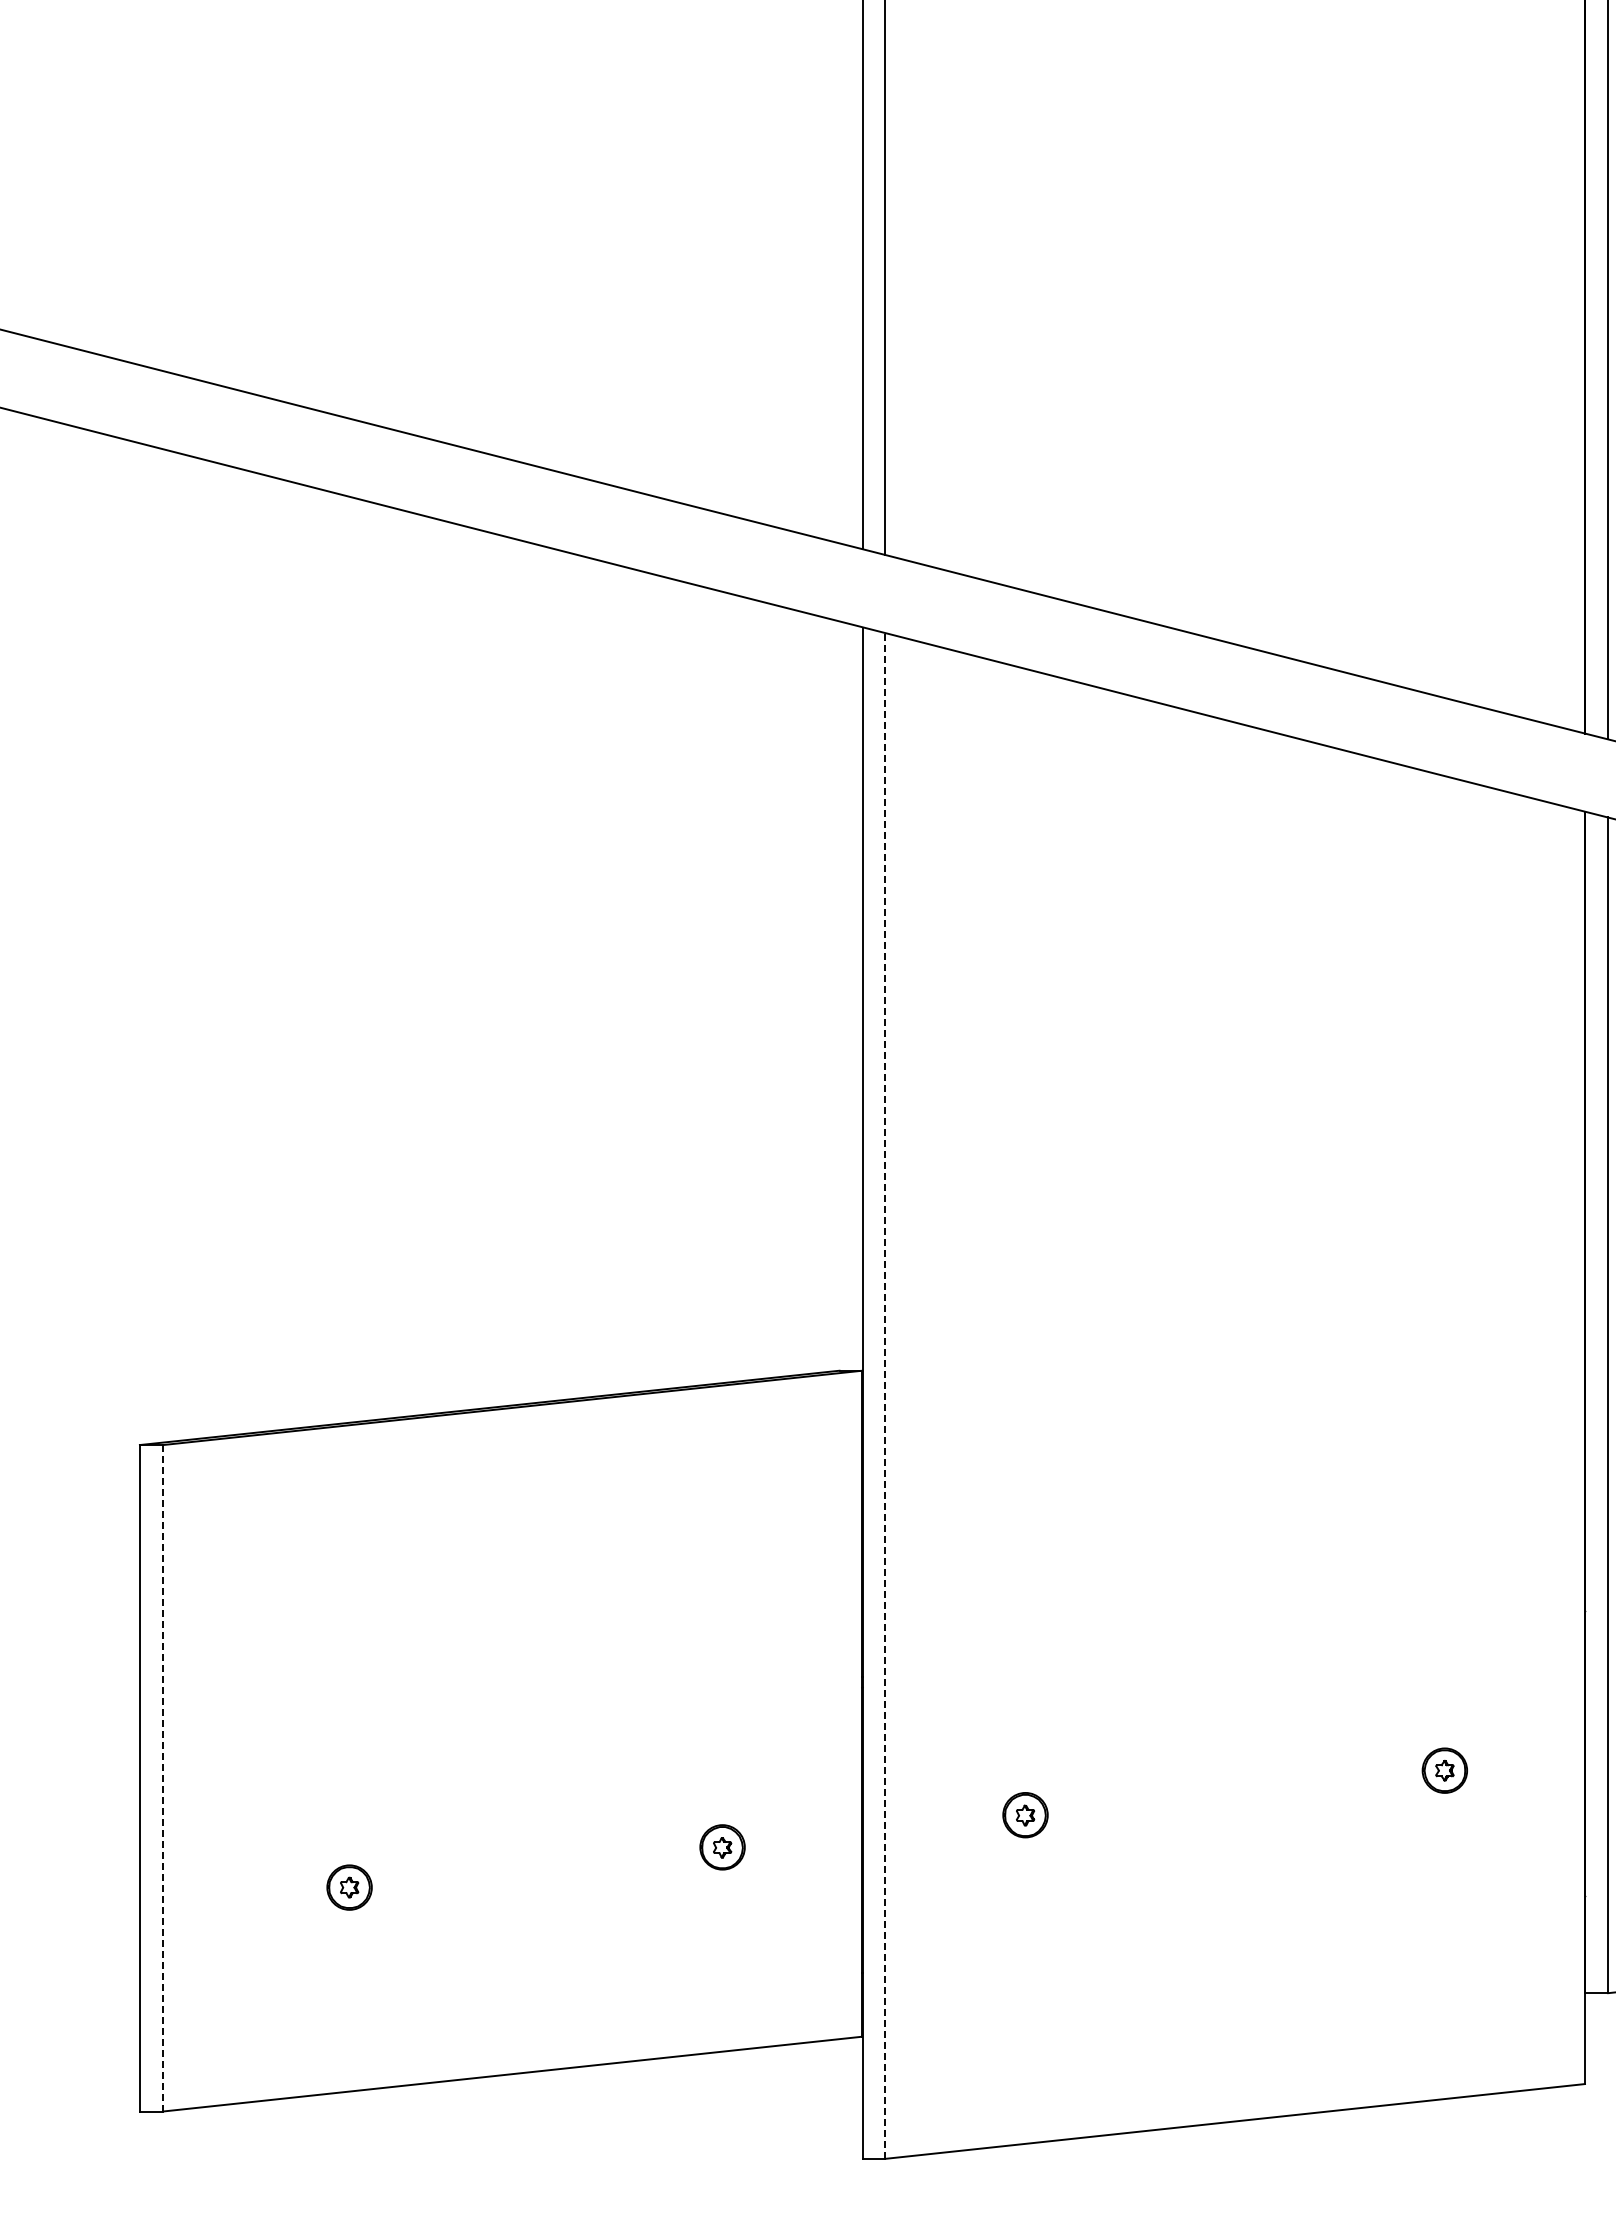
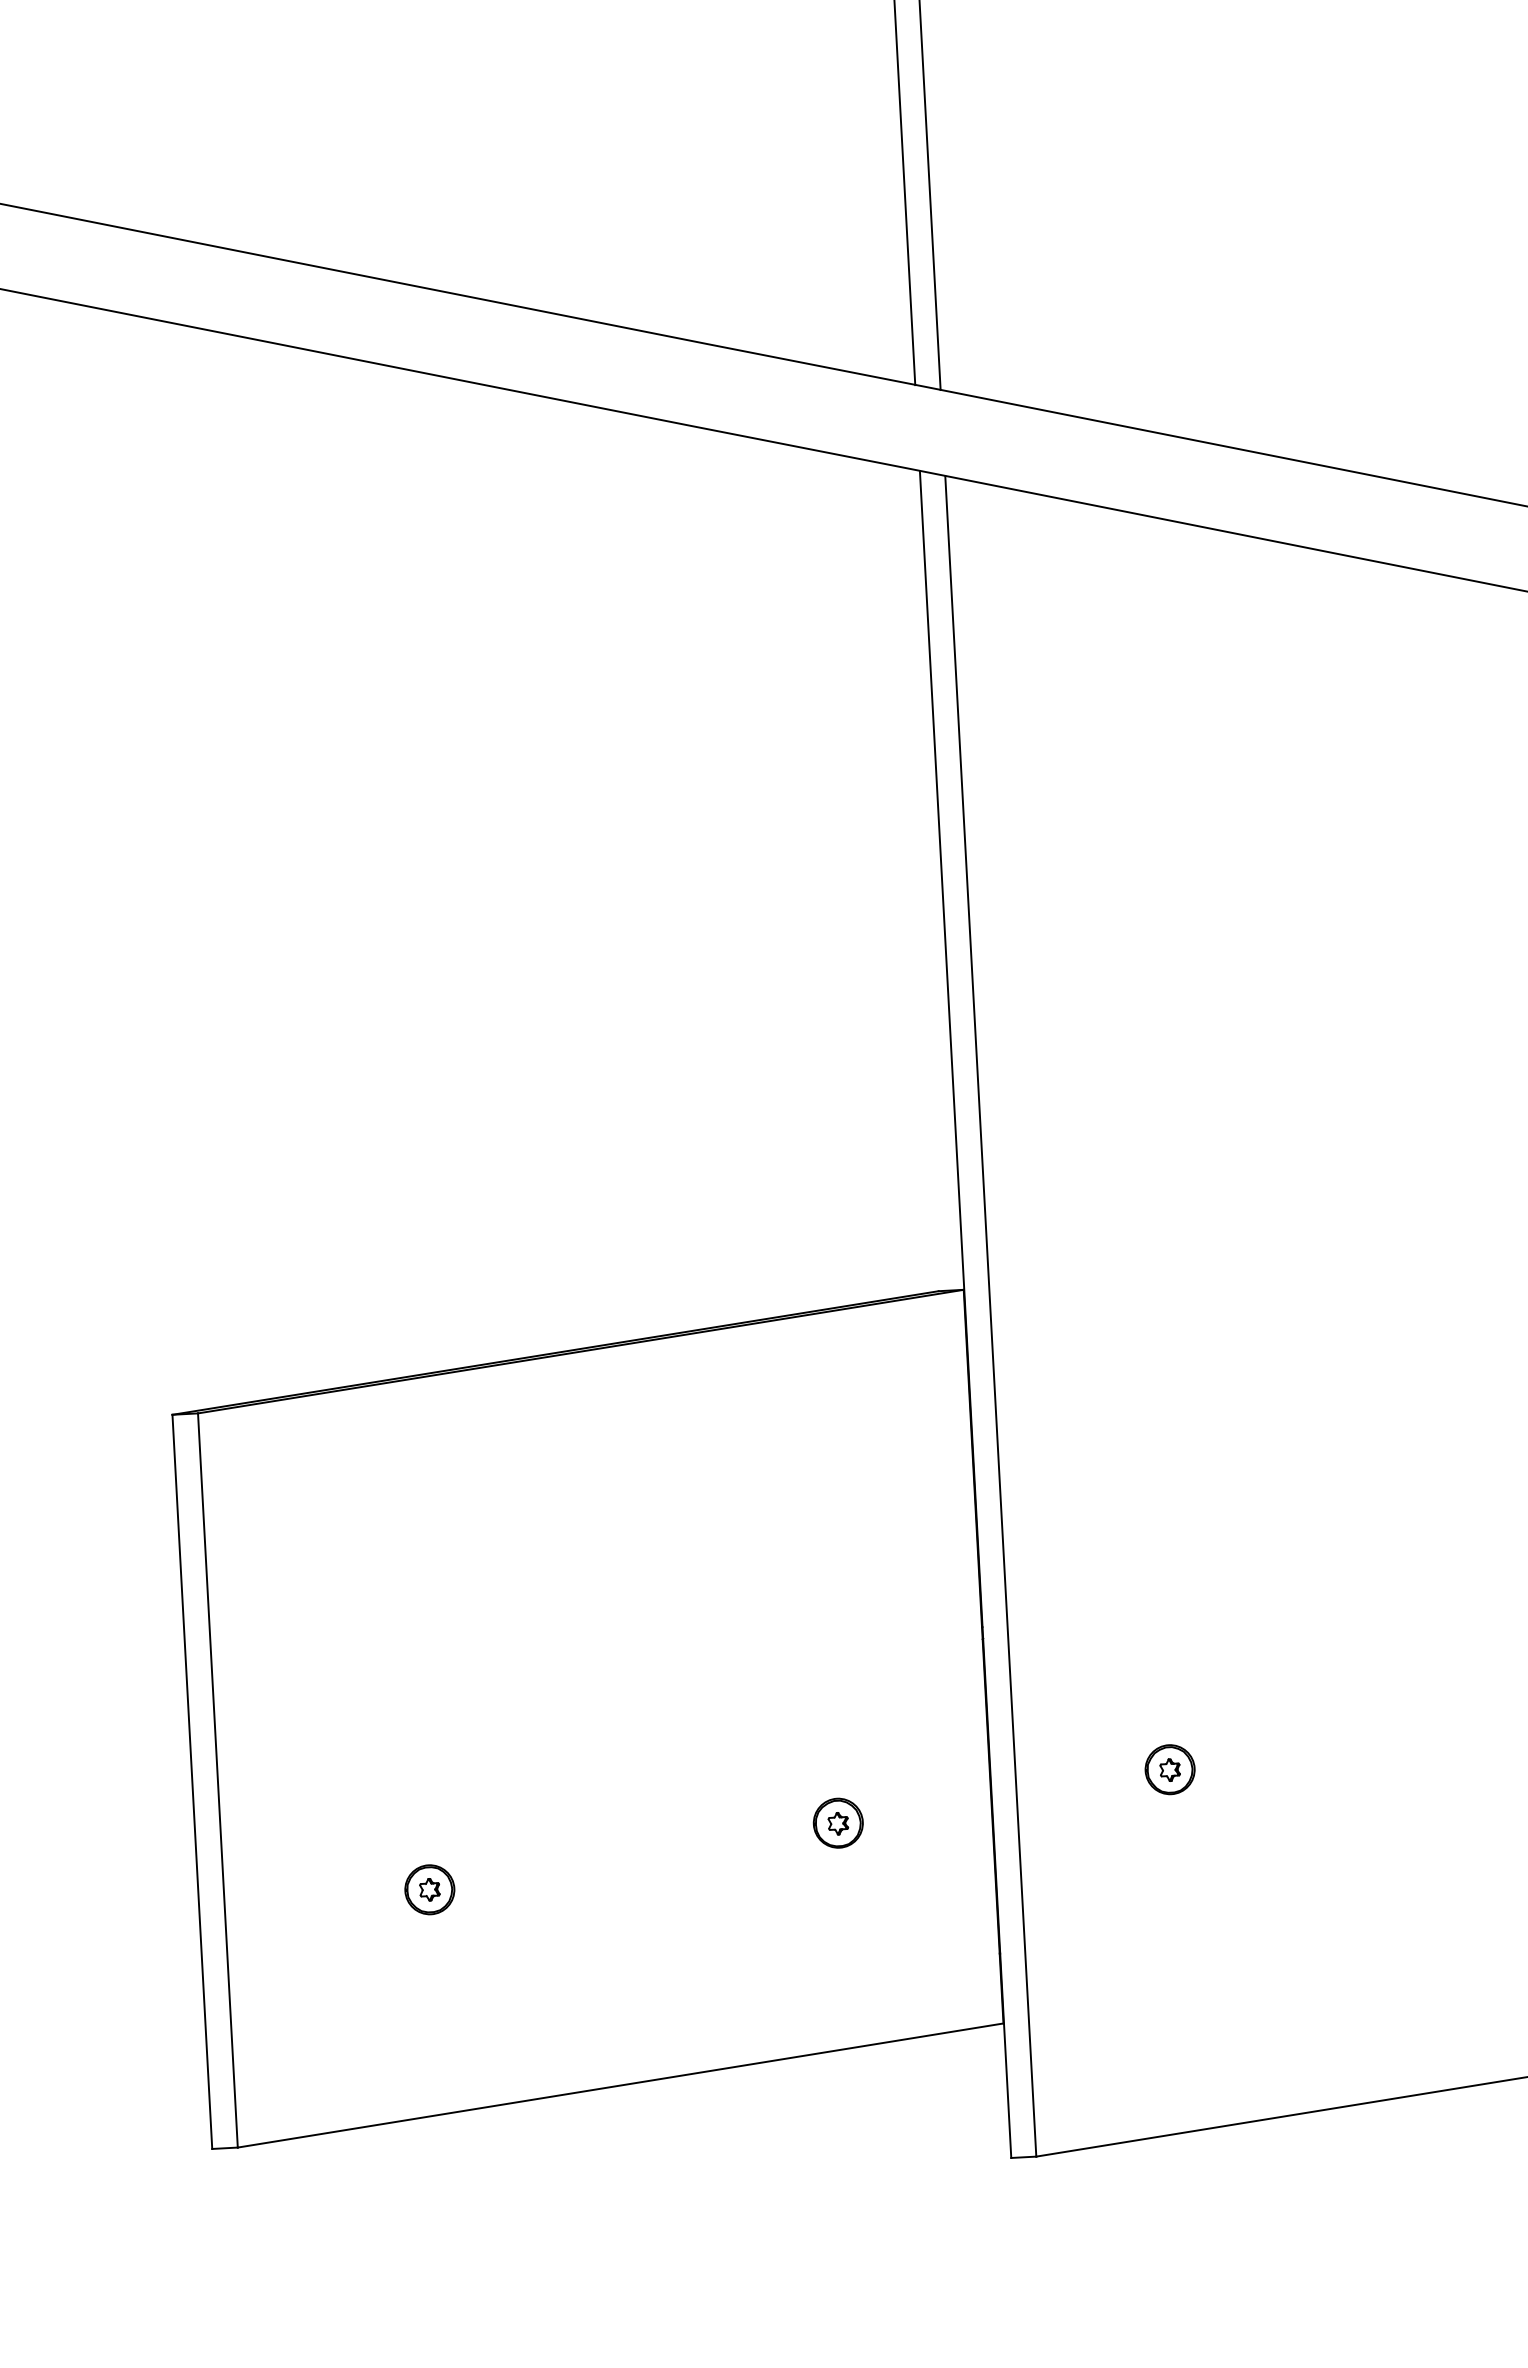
line: (885, 1396) -> (990, 1316), dashed -> solid
line: (163, 1777) -> (218, 1779), dashed -> solid

